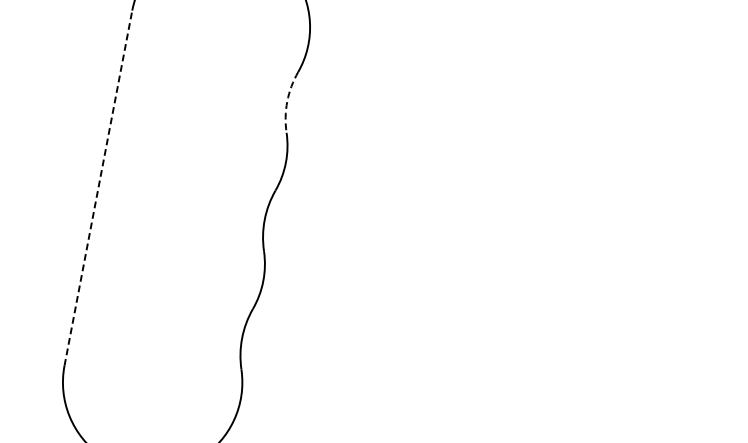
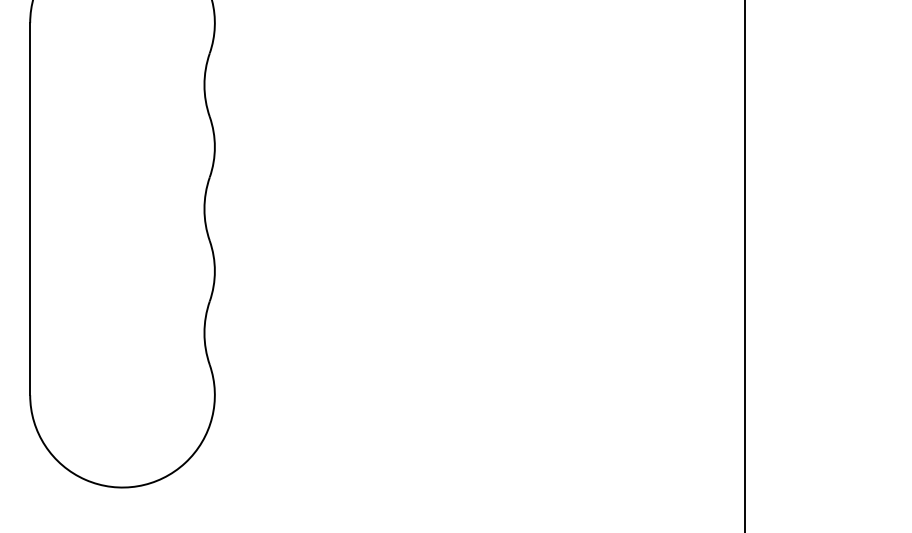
arc: (287, 101) -> (204, 85), dashed -> solid
line: (98, 187) -> (30, 208), dashed -> solid

